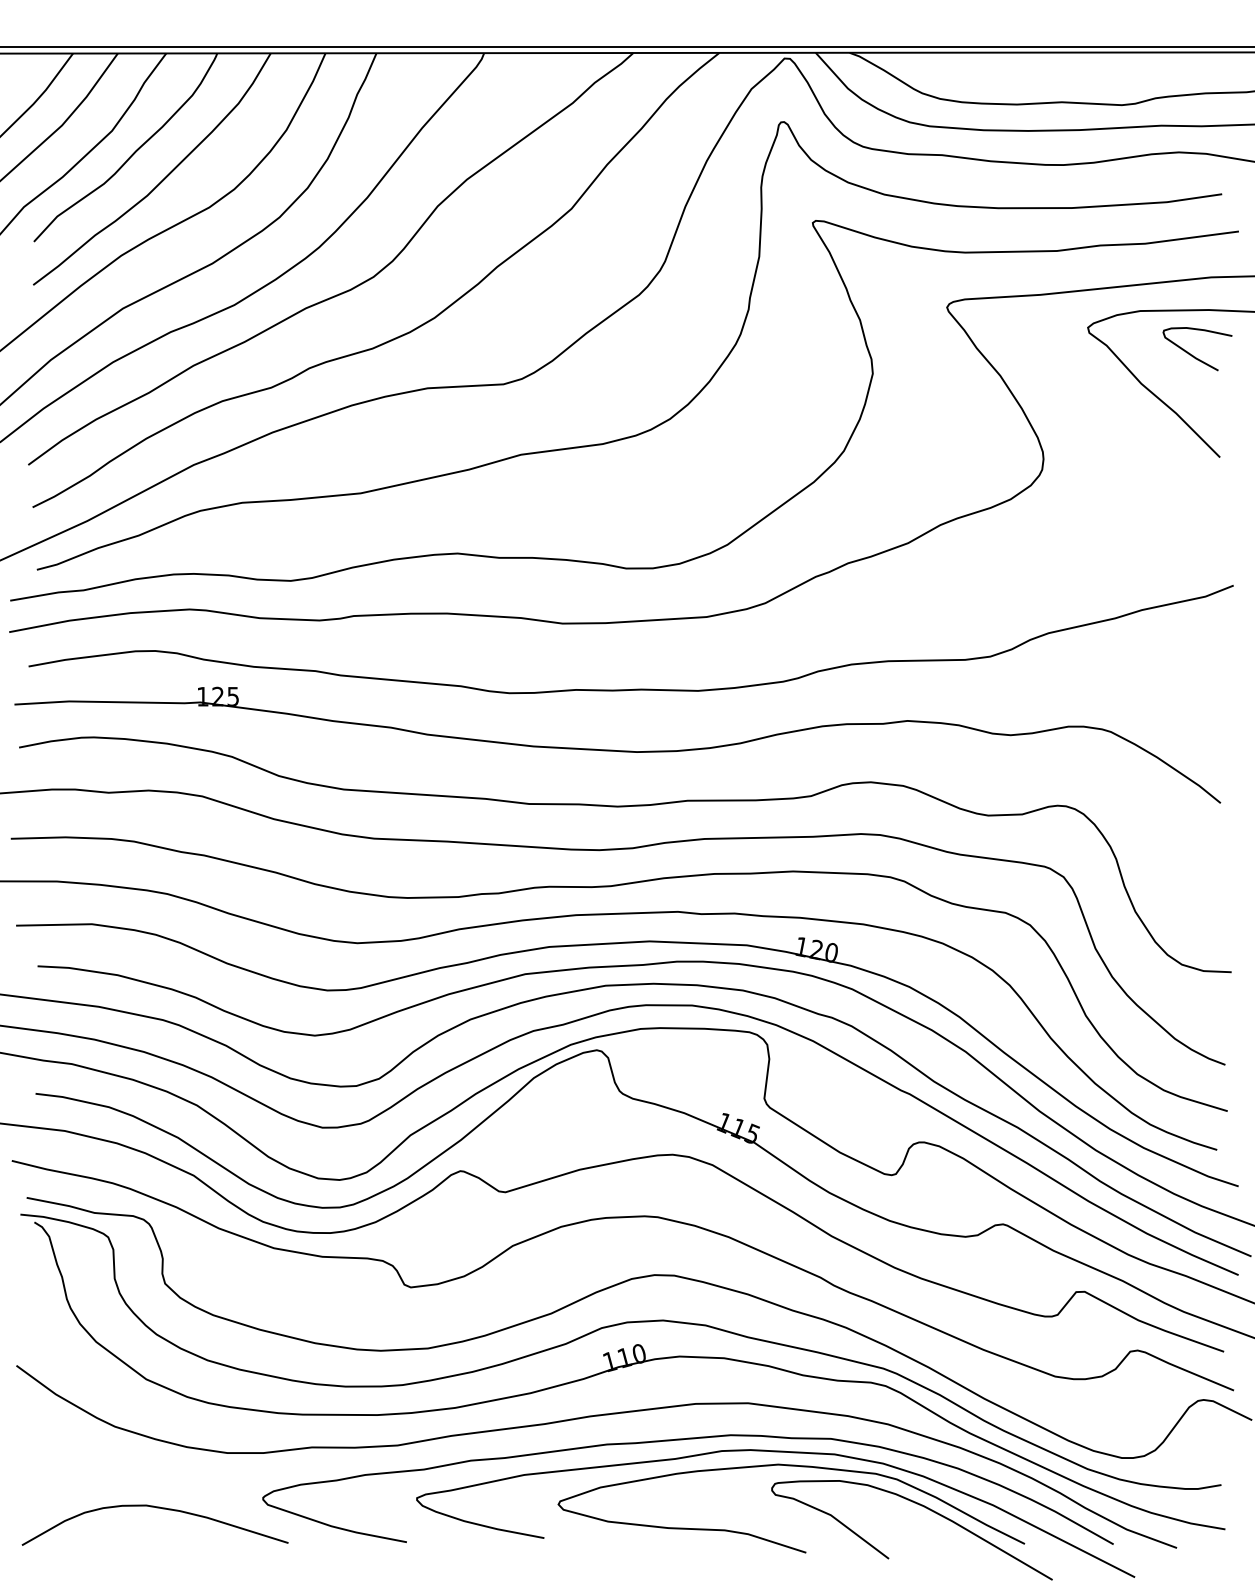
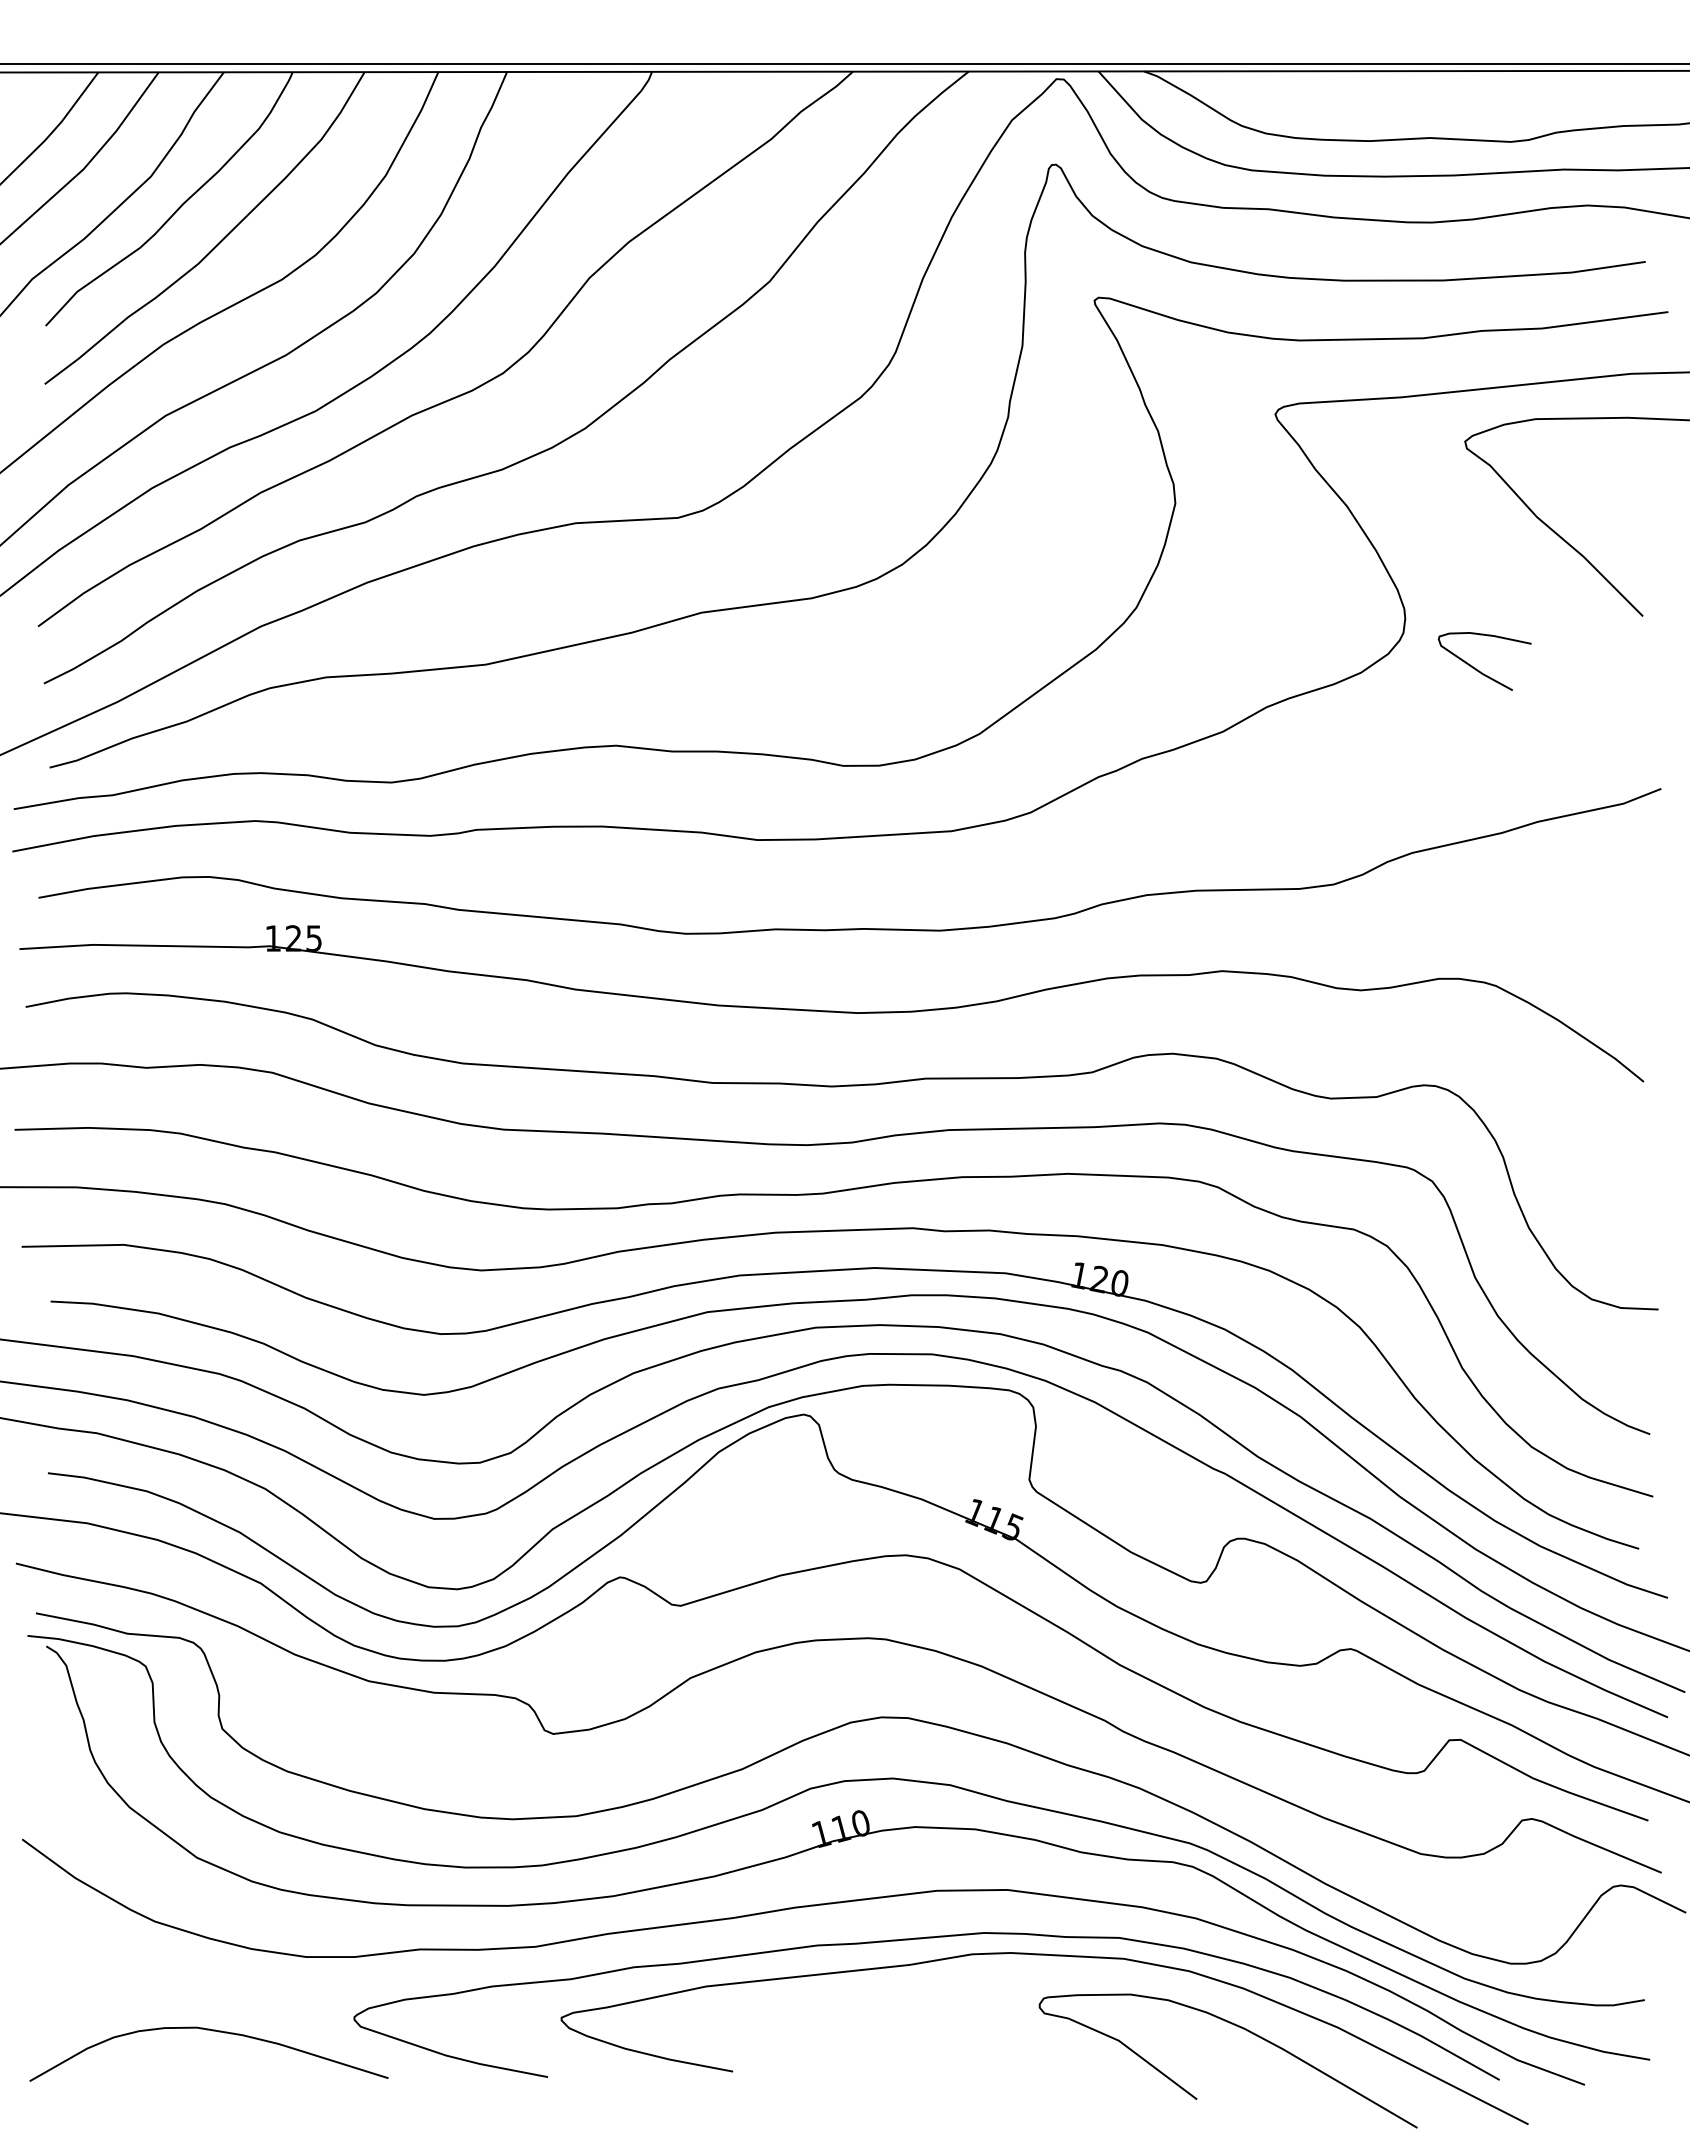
curve: (1193, 355) -> (1479, 670), moved
curve: (779, 1543) -> (1049, 2078), removed

